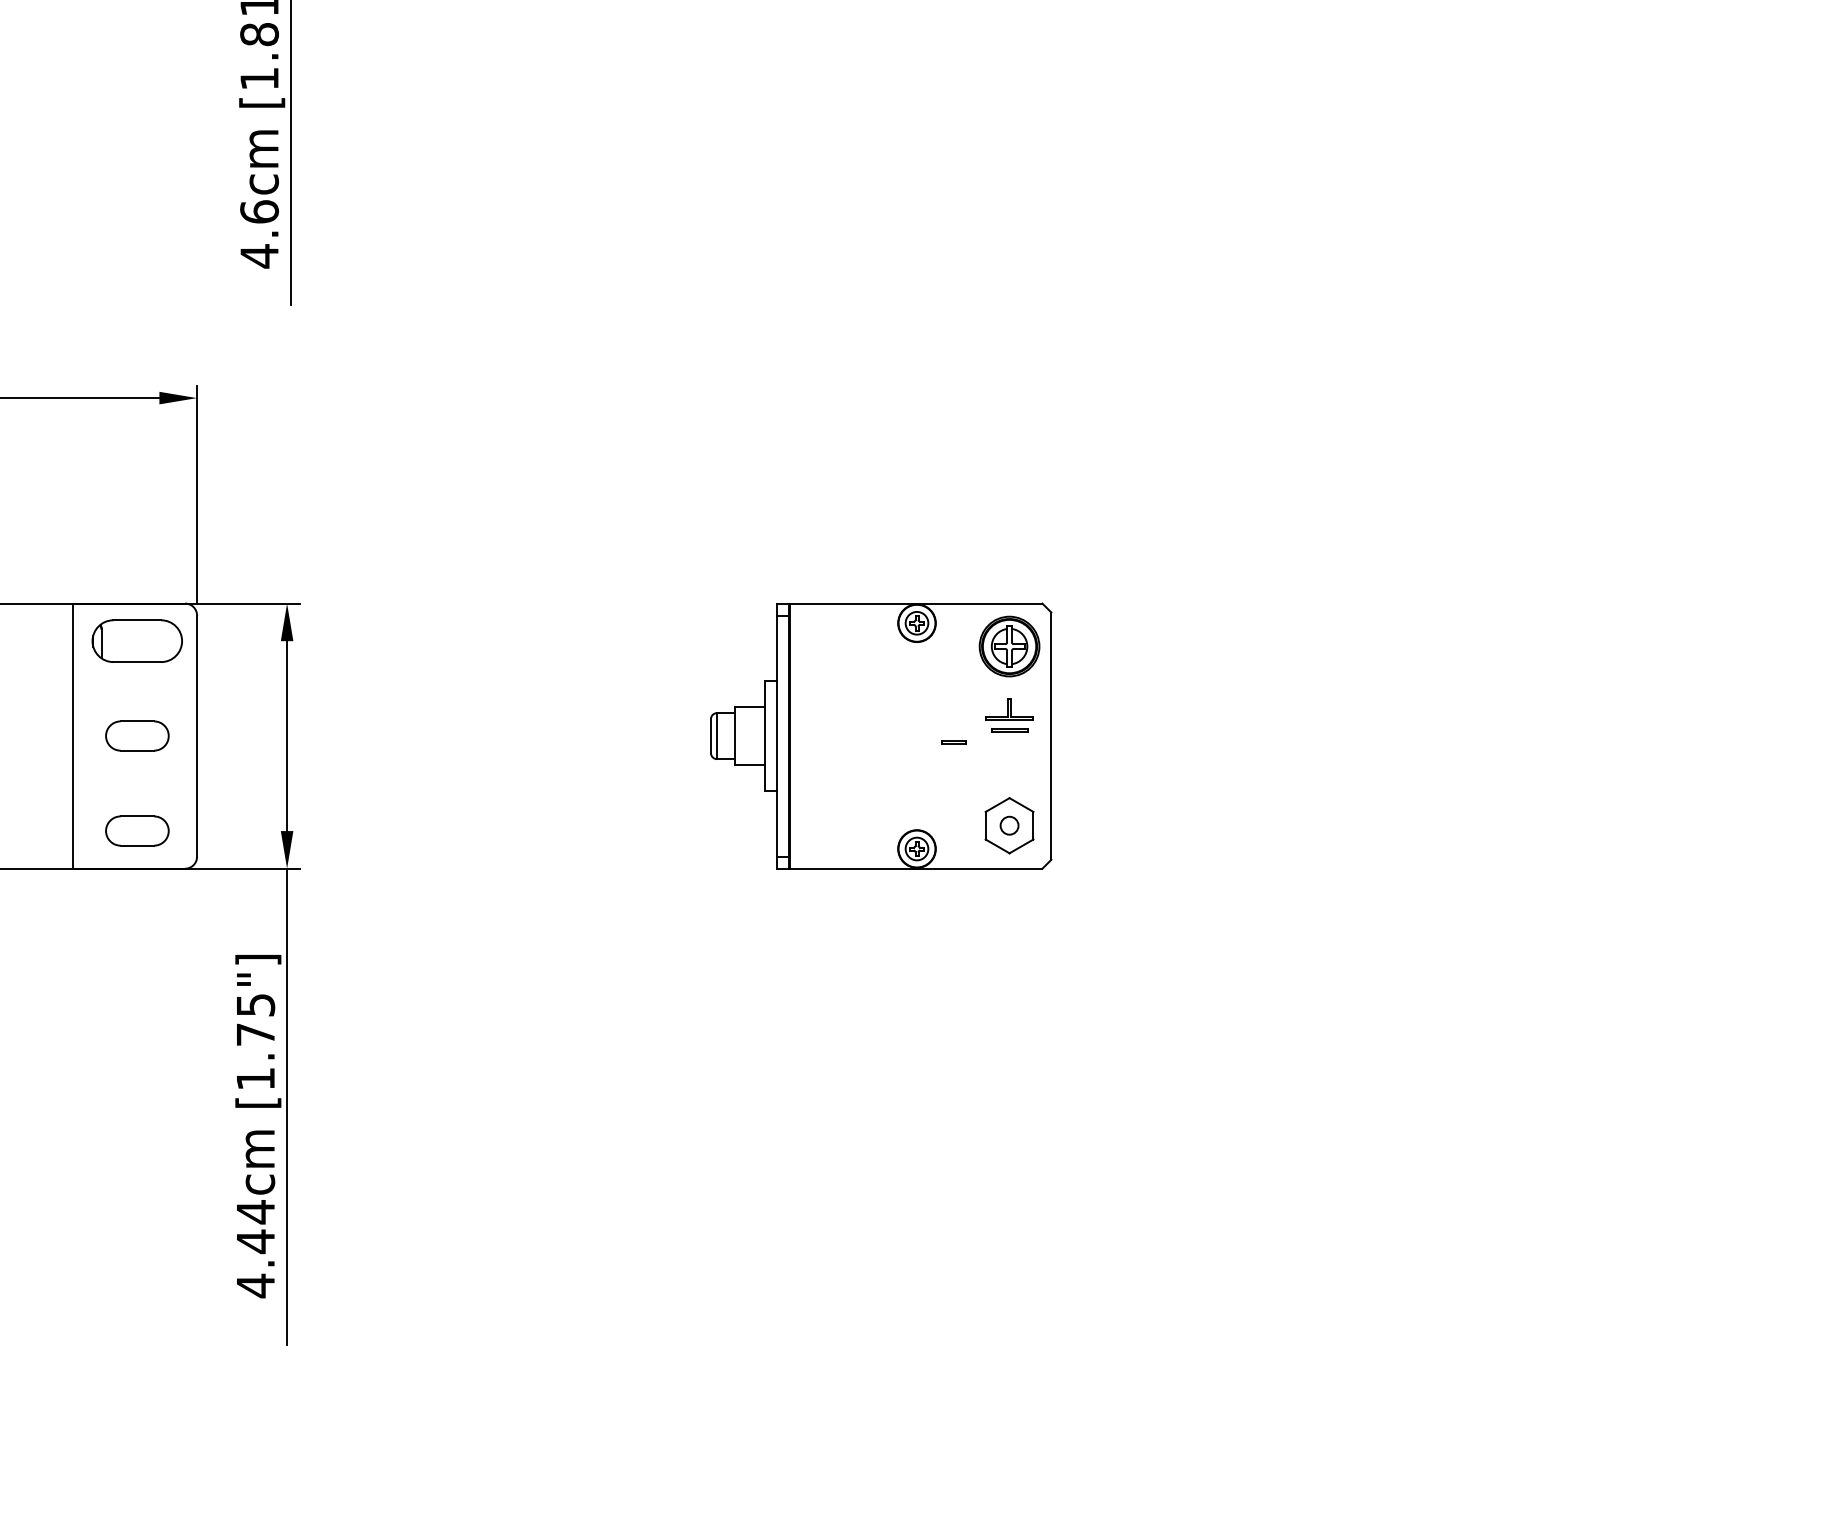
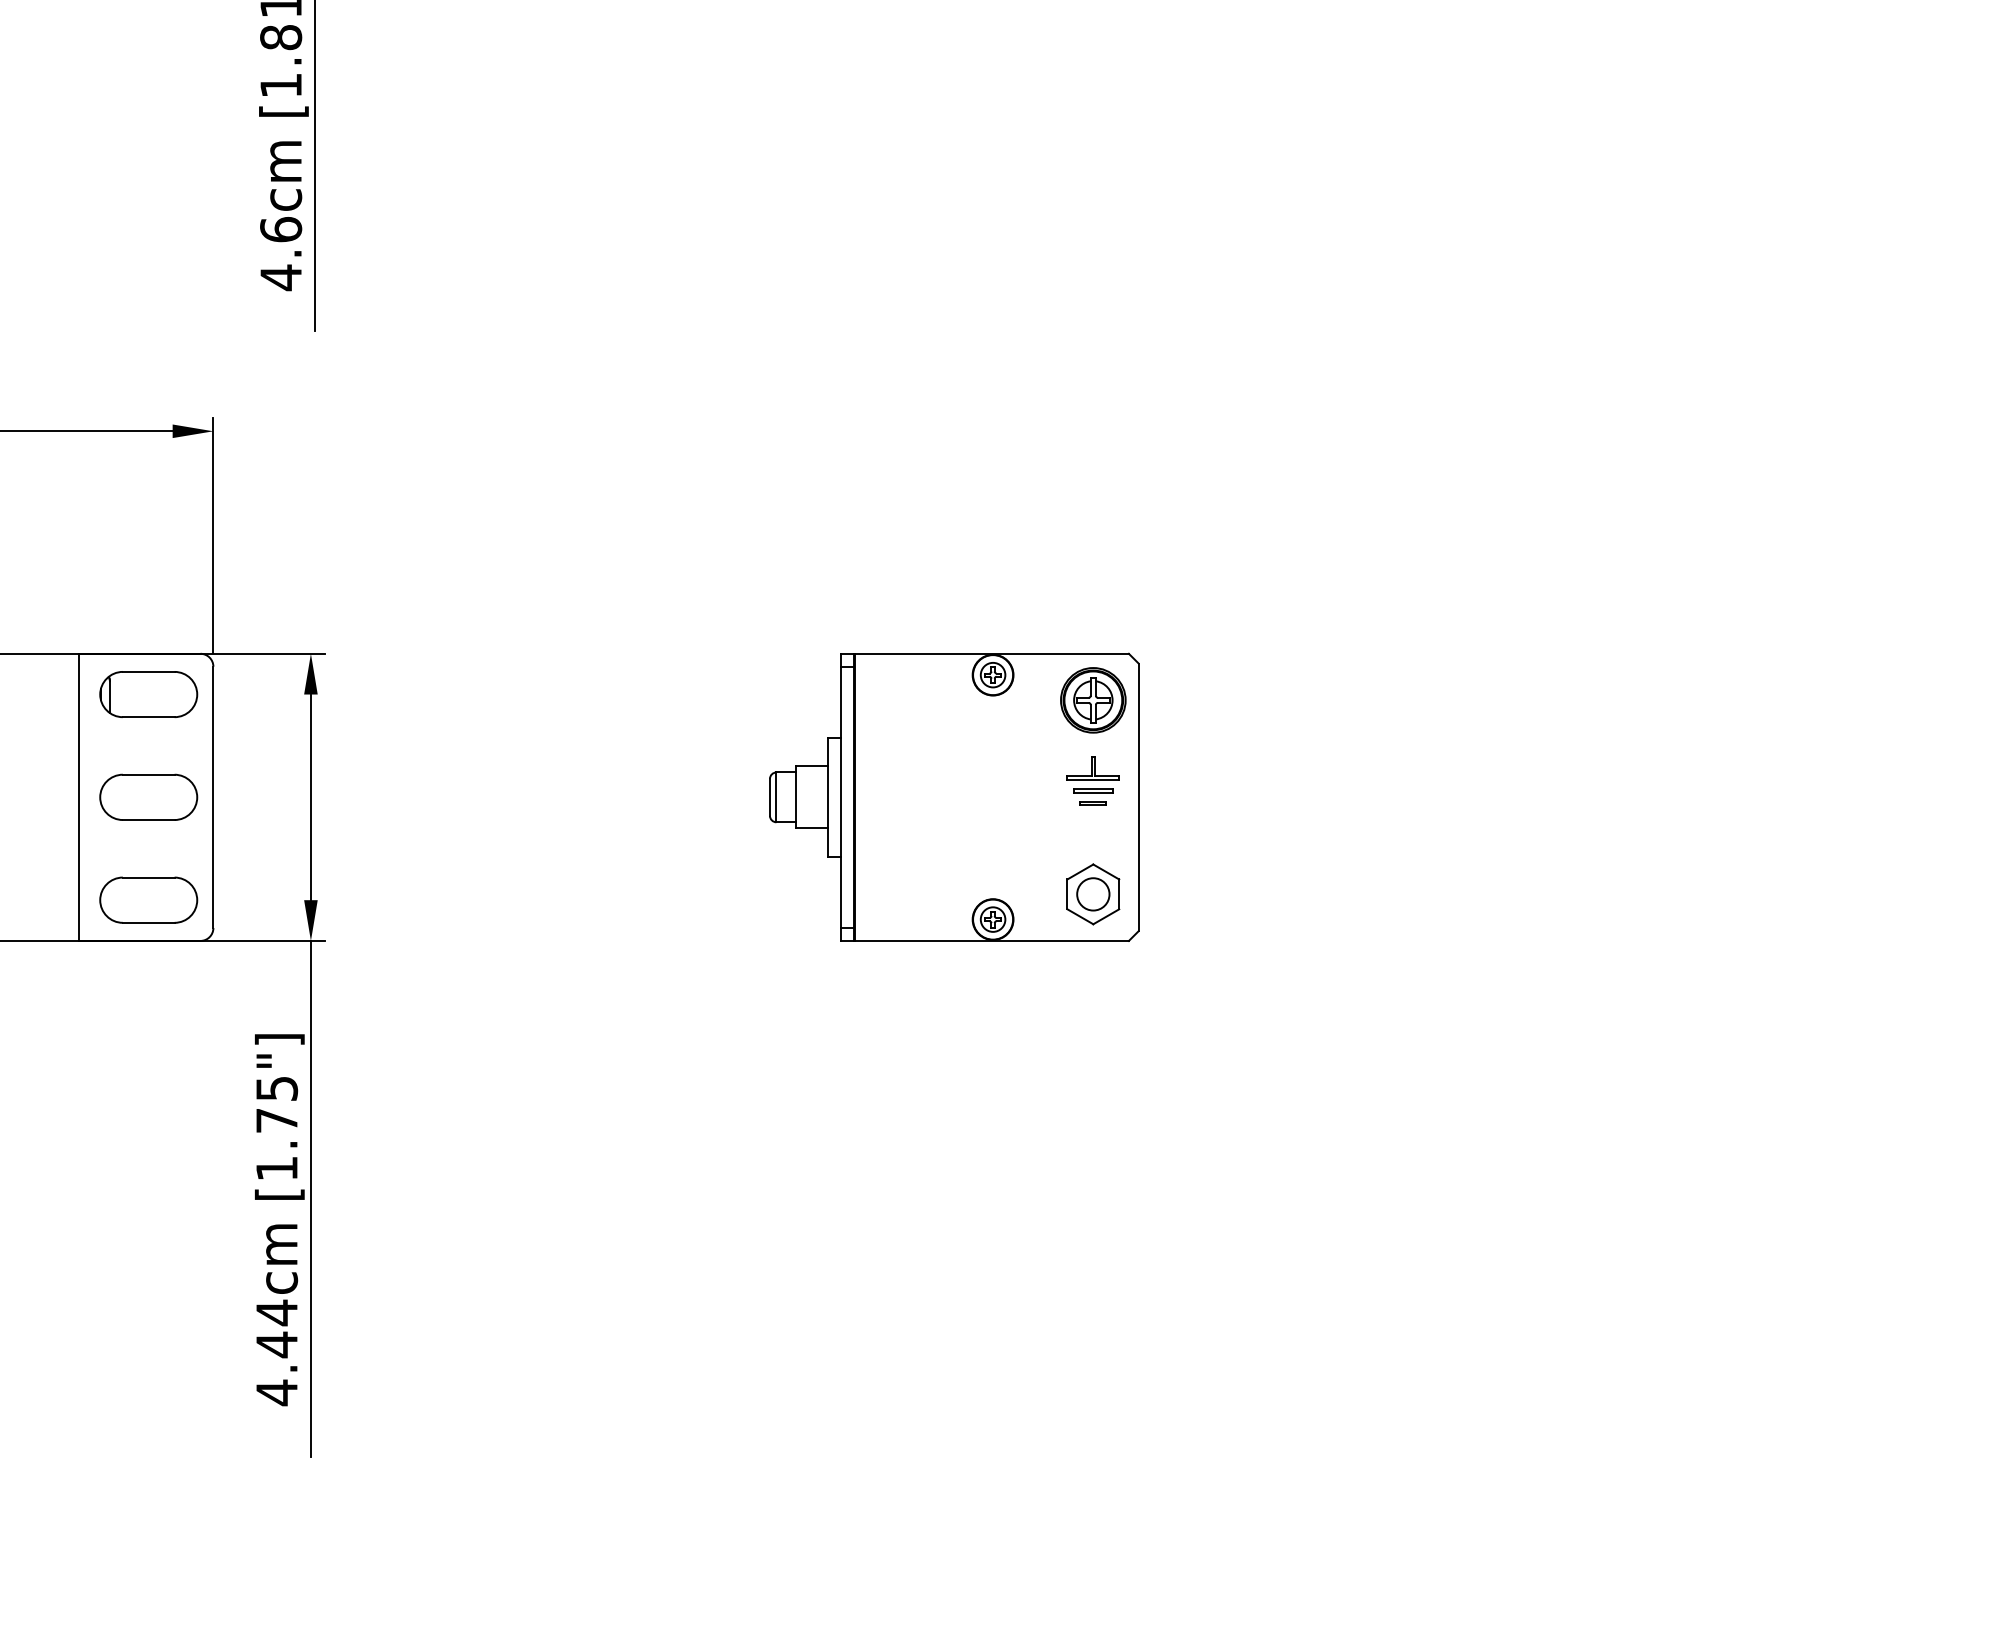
part: (137, 735) -> (148, 796), size x1.43
line: (953, 740) -> (1092, 802), moved
circle: (1009, 825) -> (1093, 894), size x1.67
part: (137, 830) -> (148, 899), size x1.43

